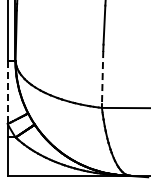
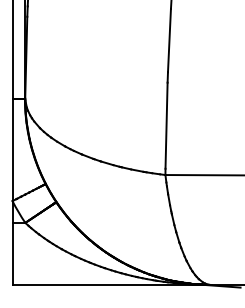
line: (102, 77) -> (166, 125), dashed -> solid
line: (7, 92) -> (12, 149), dashed -> solid

